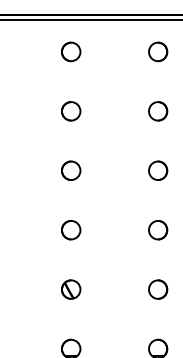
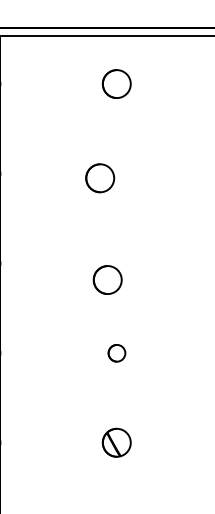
circle: (71, 111) -> (100, 178), moved
circle: (71, 170) -> (108, 279), moved
circle: (71, 230) -> (117, 353), size x0.6

